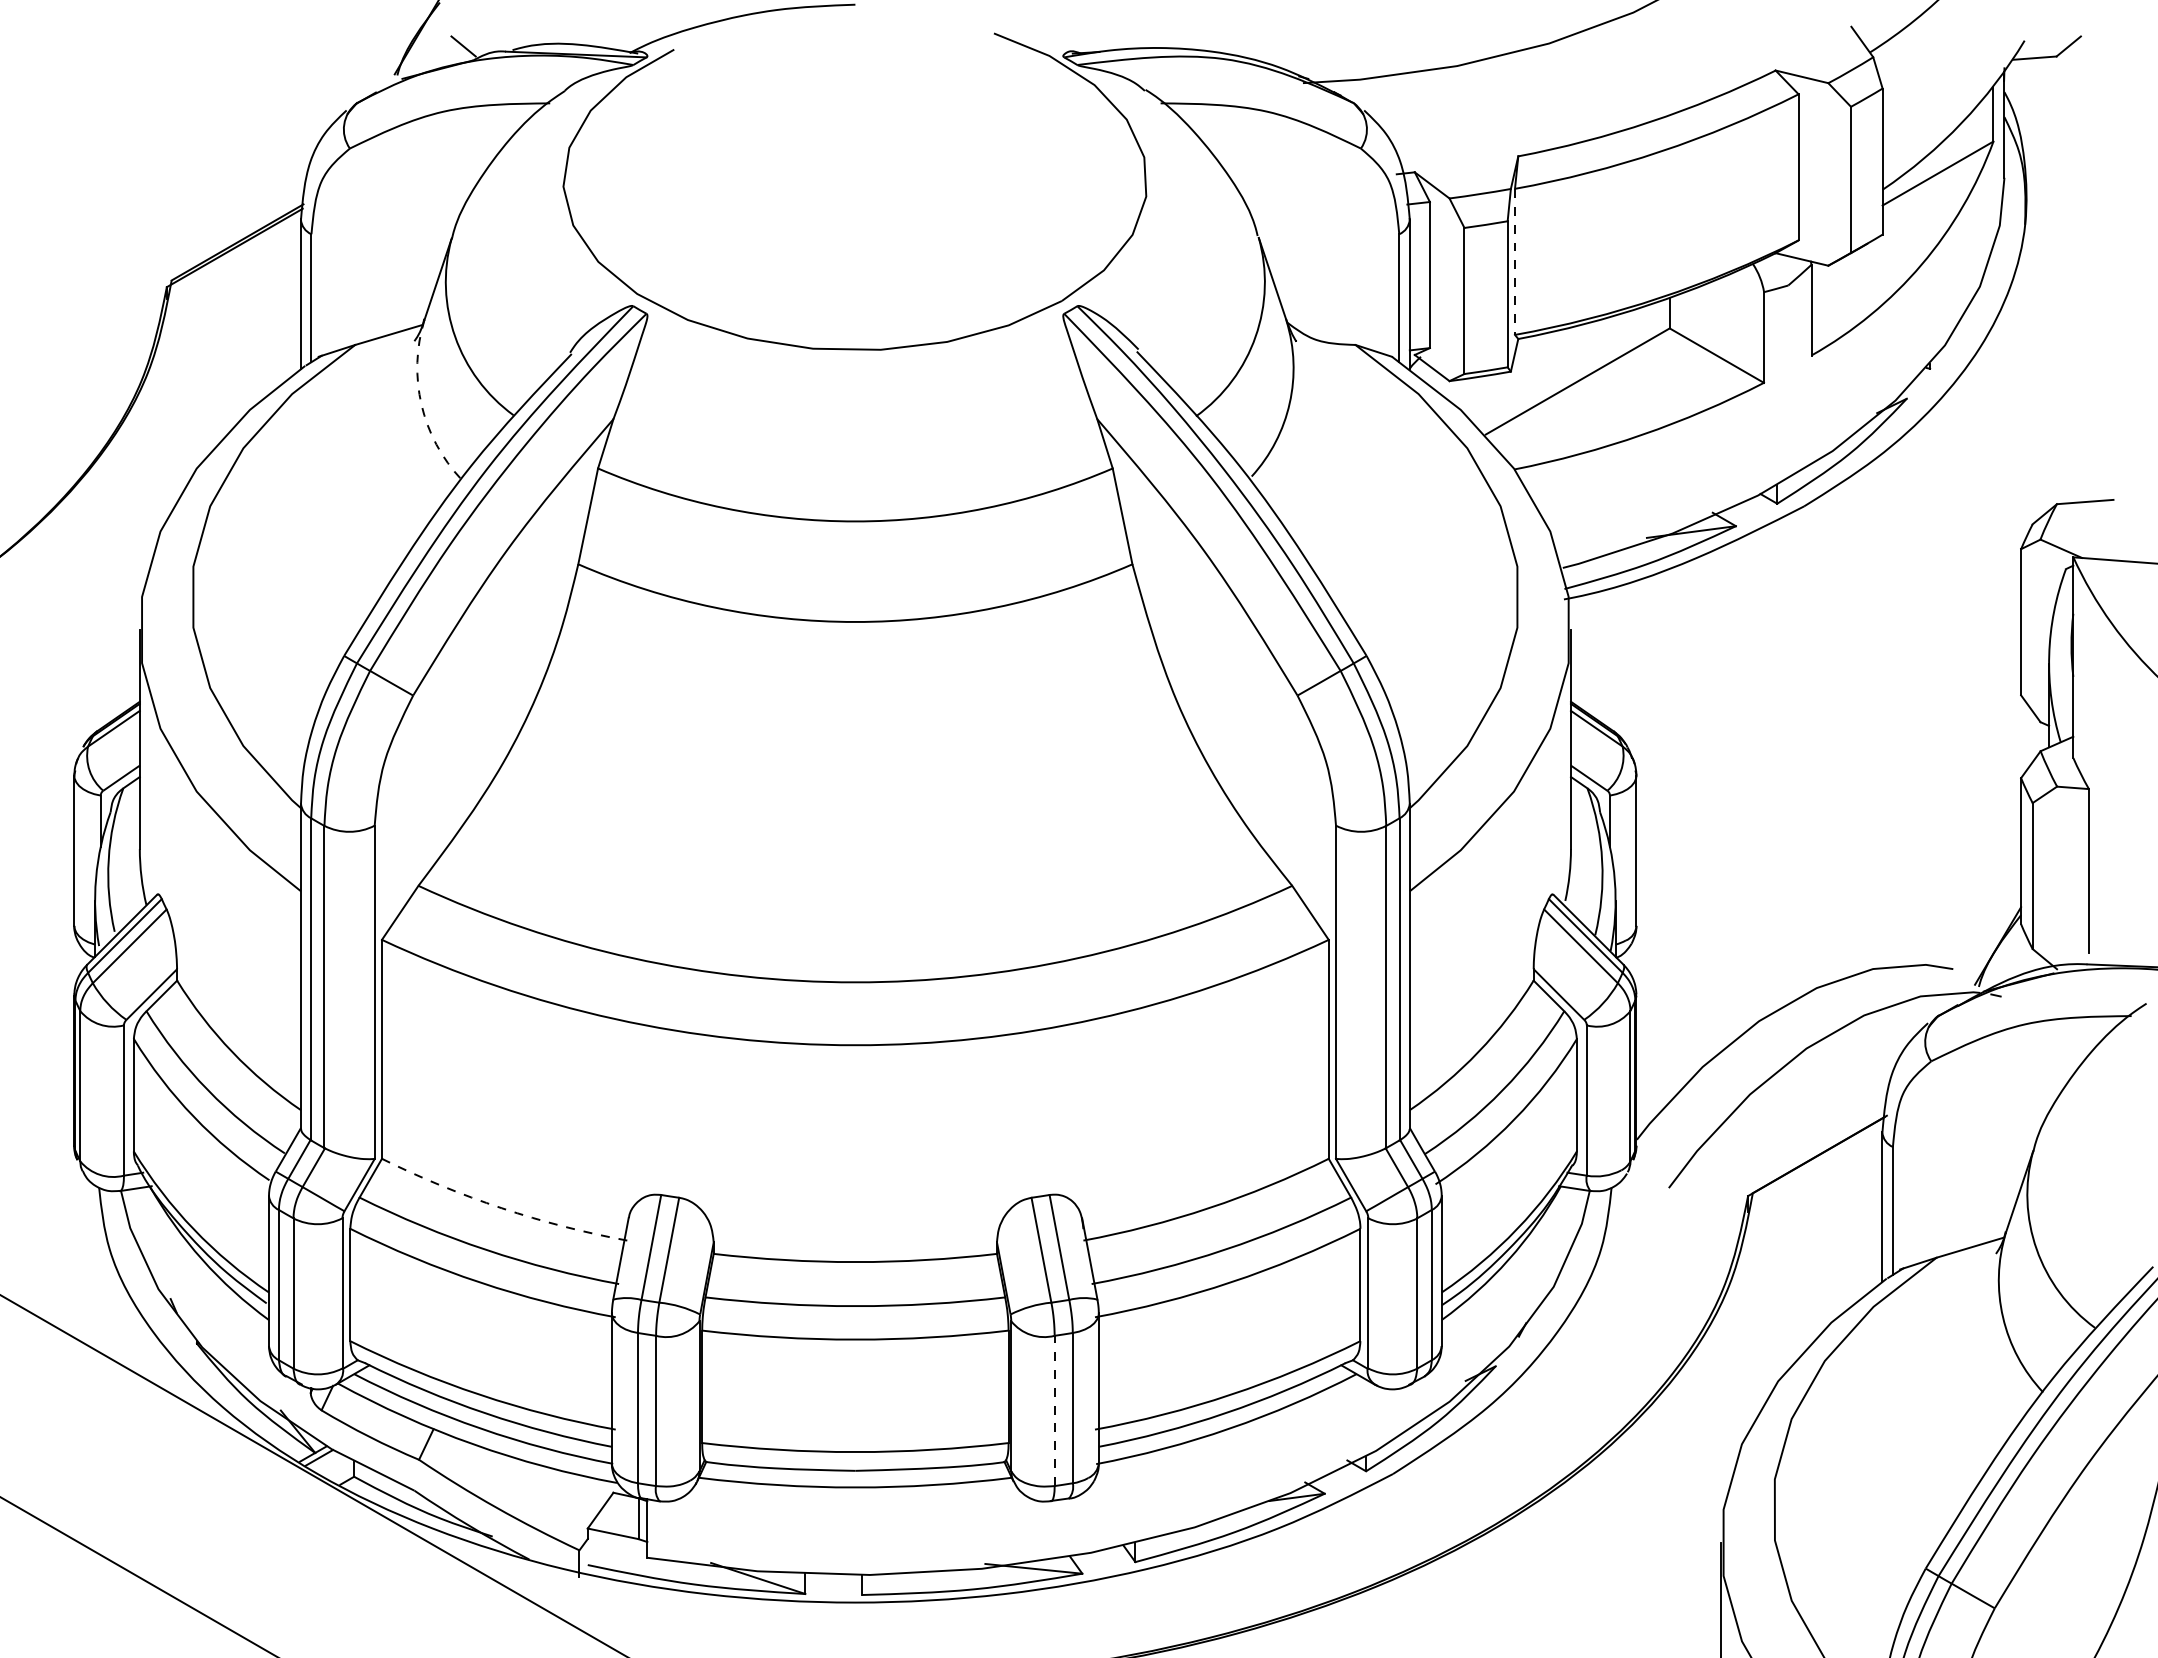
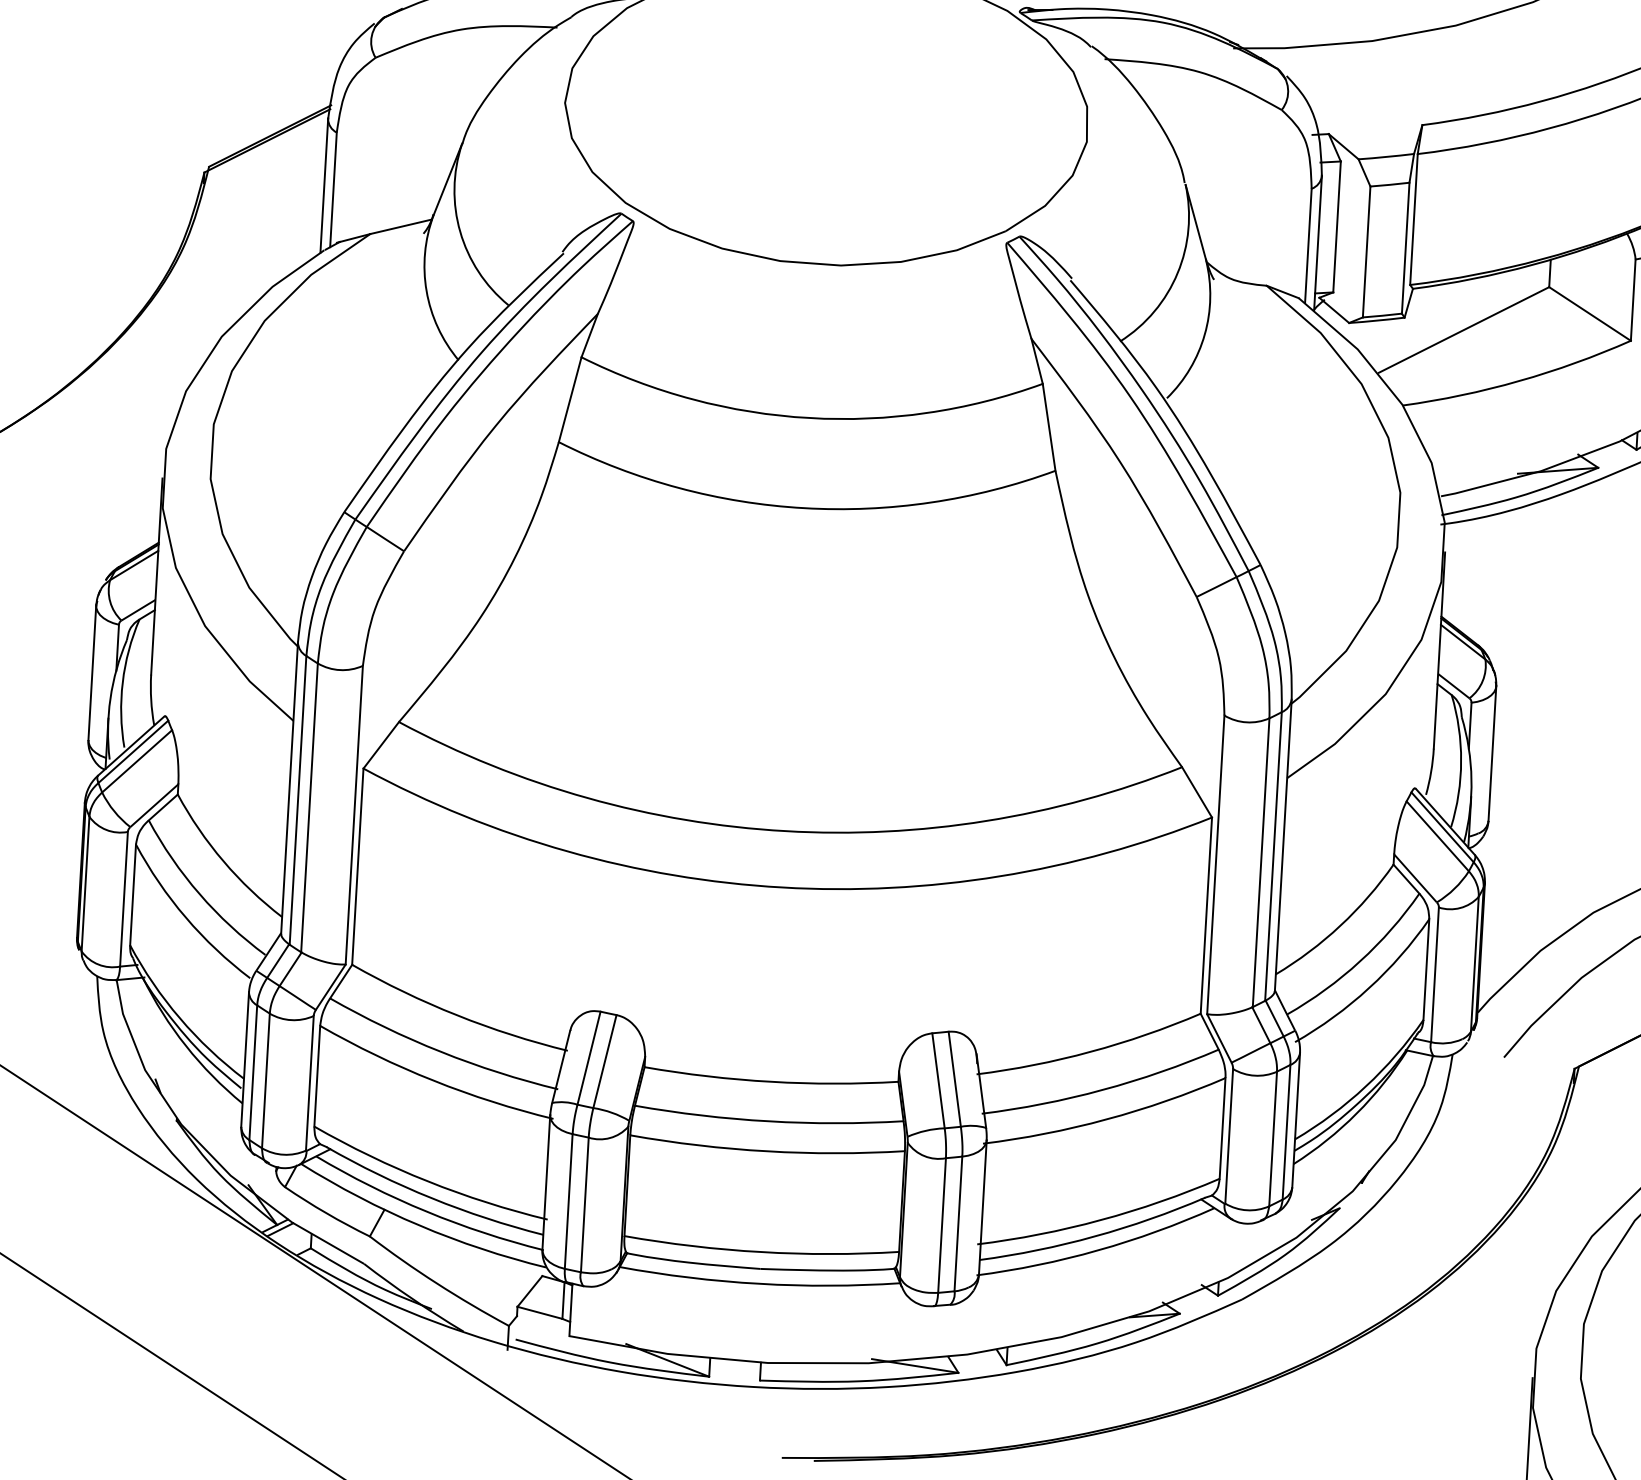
line: (1515, 262) -> (1414, 220), dashed -> solid
arc: (421, 404) -> (426, 290), dashed -> solid
arc: (501, 1208) -> (456, 1015), dashed -> solid
line: (1054, 1410) -> (941, 1225), dashed -> solid

